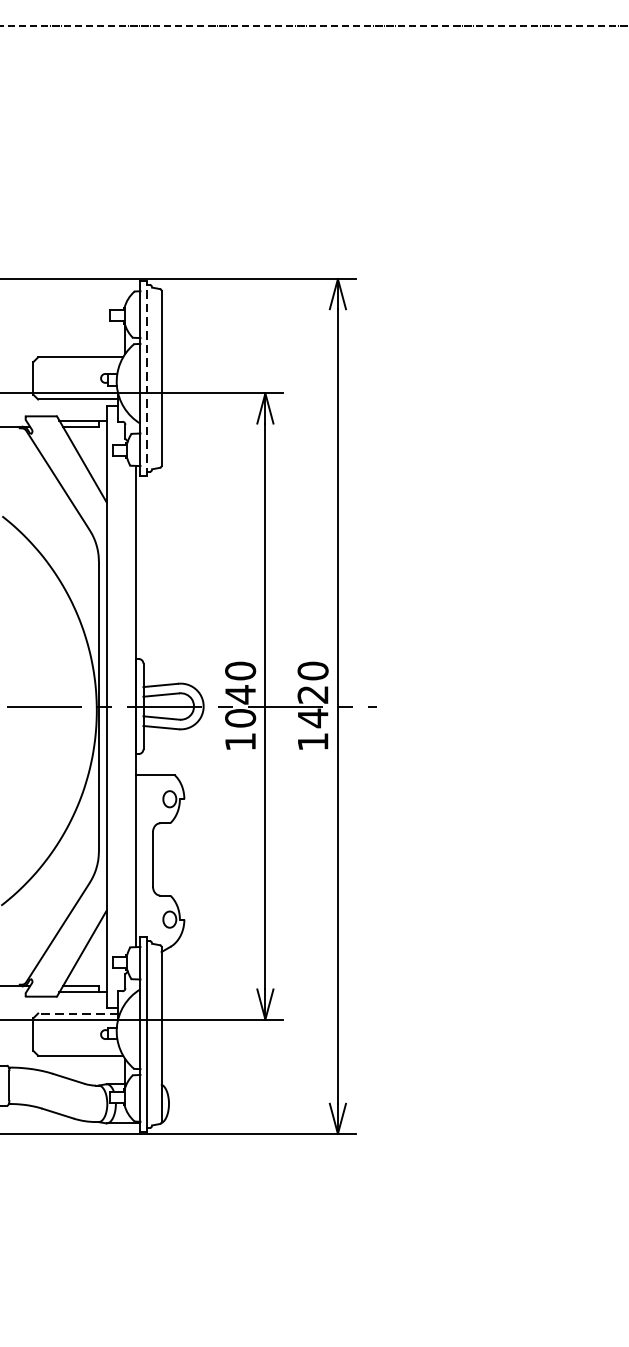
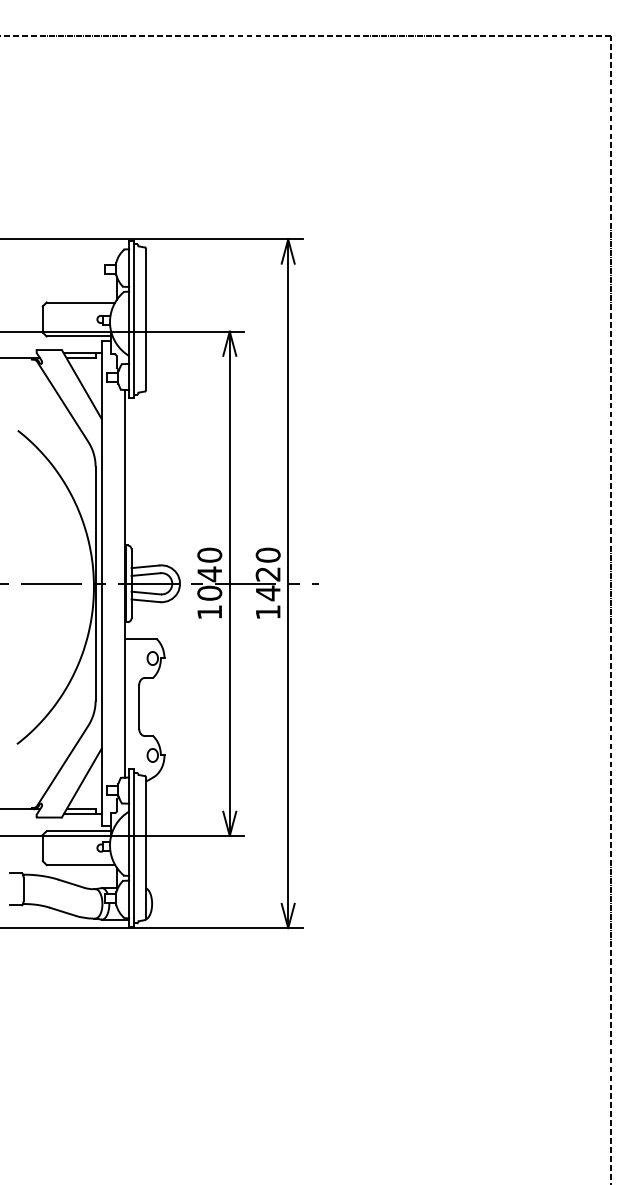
line: (147, 378) -> (134, 319), dashed -> solid
line: (77, 1013) -> (78, 831), dashed -> solid

